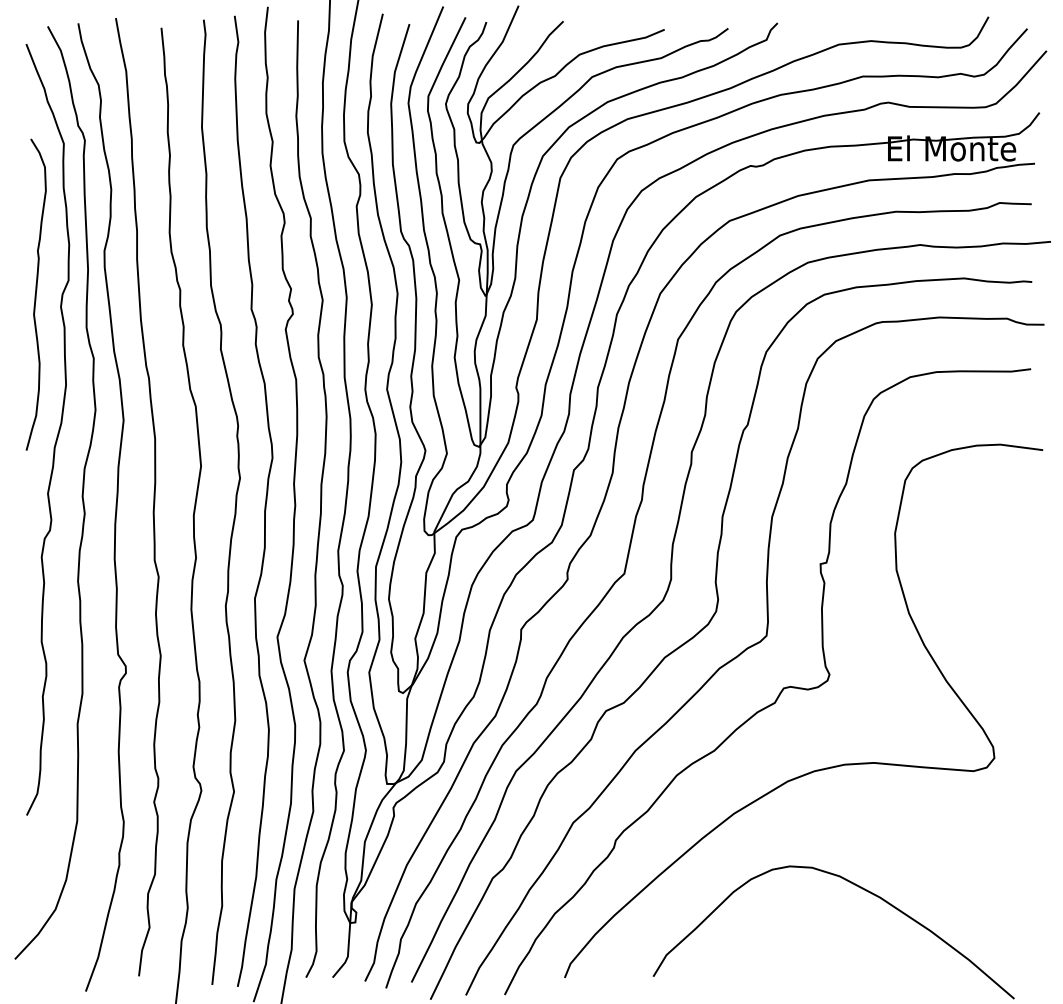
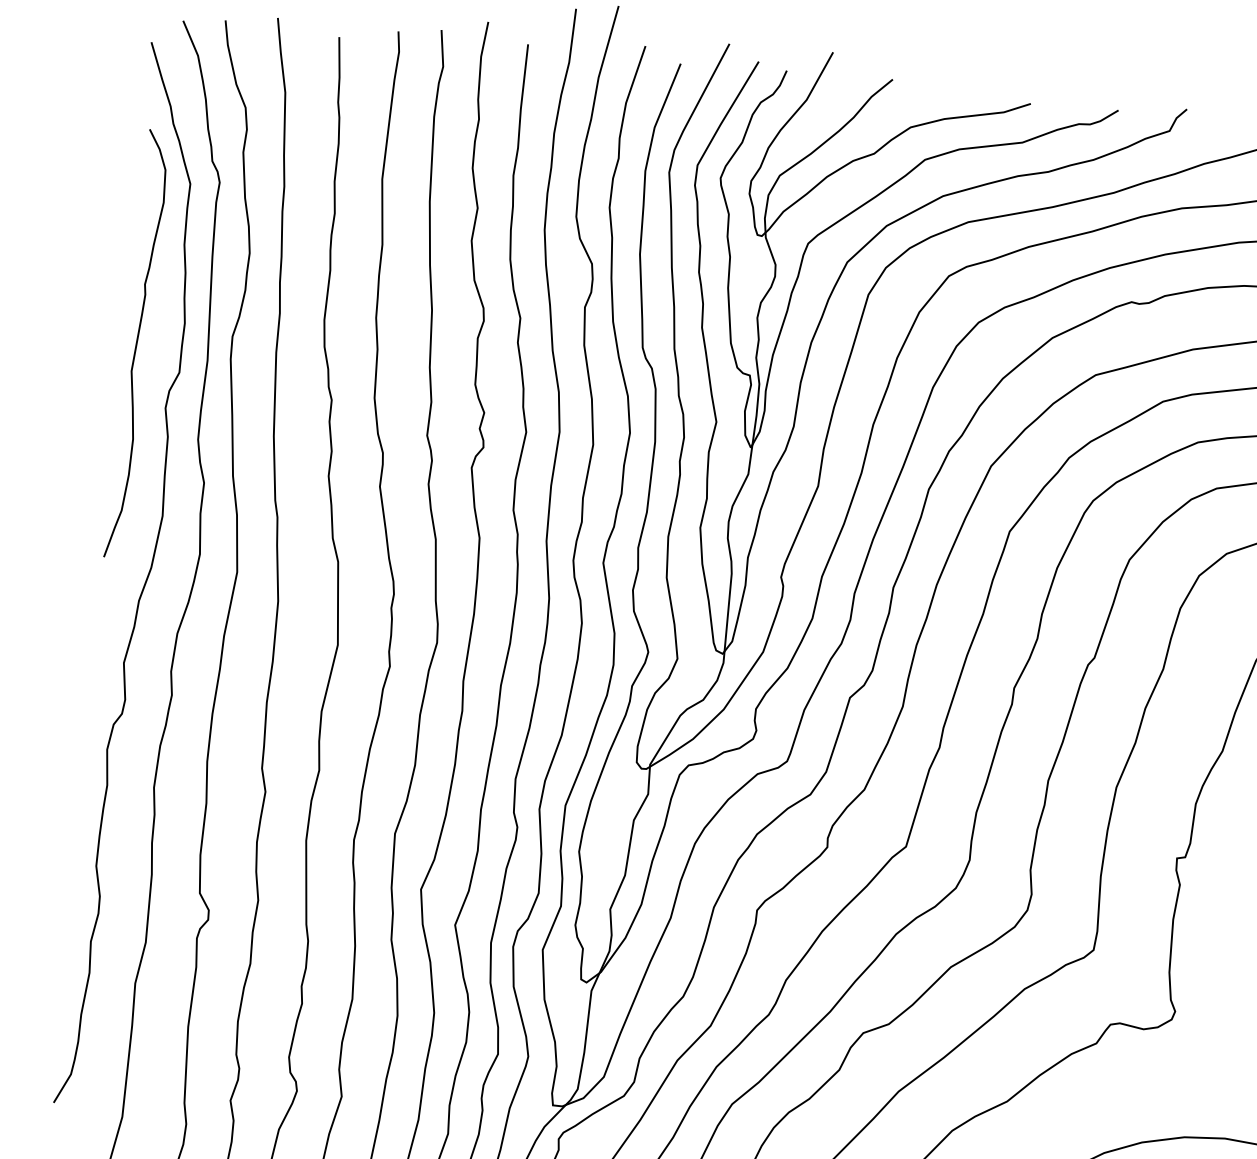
curve: (35, 294) -> (136, 343), moved

